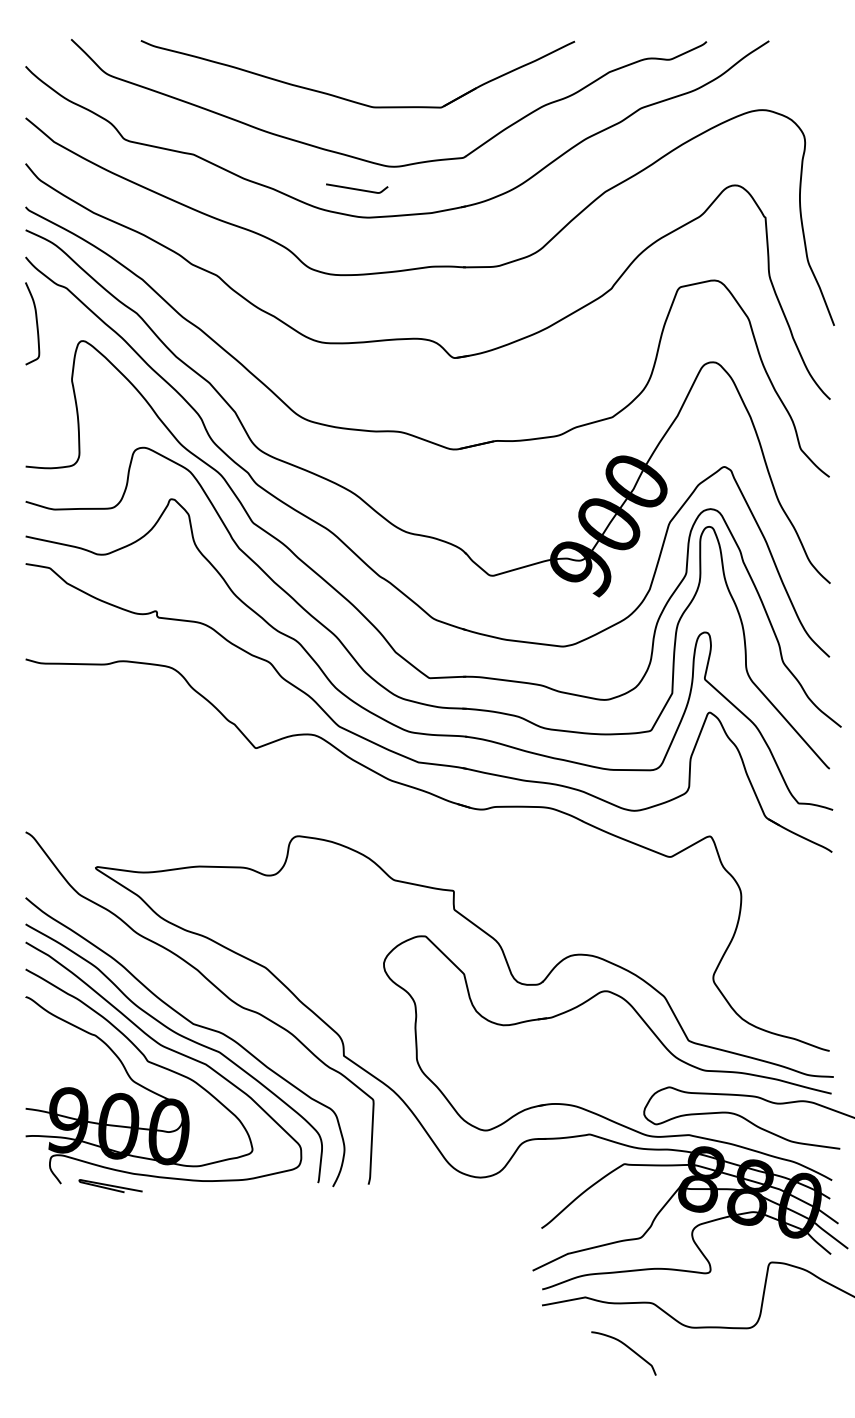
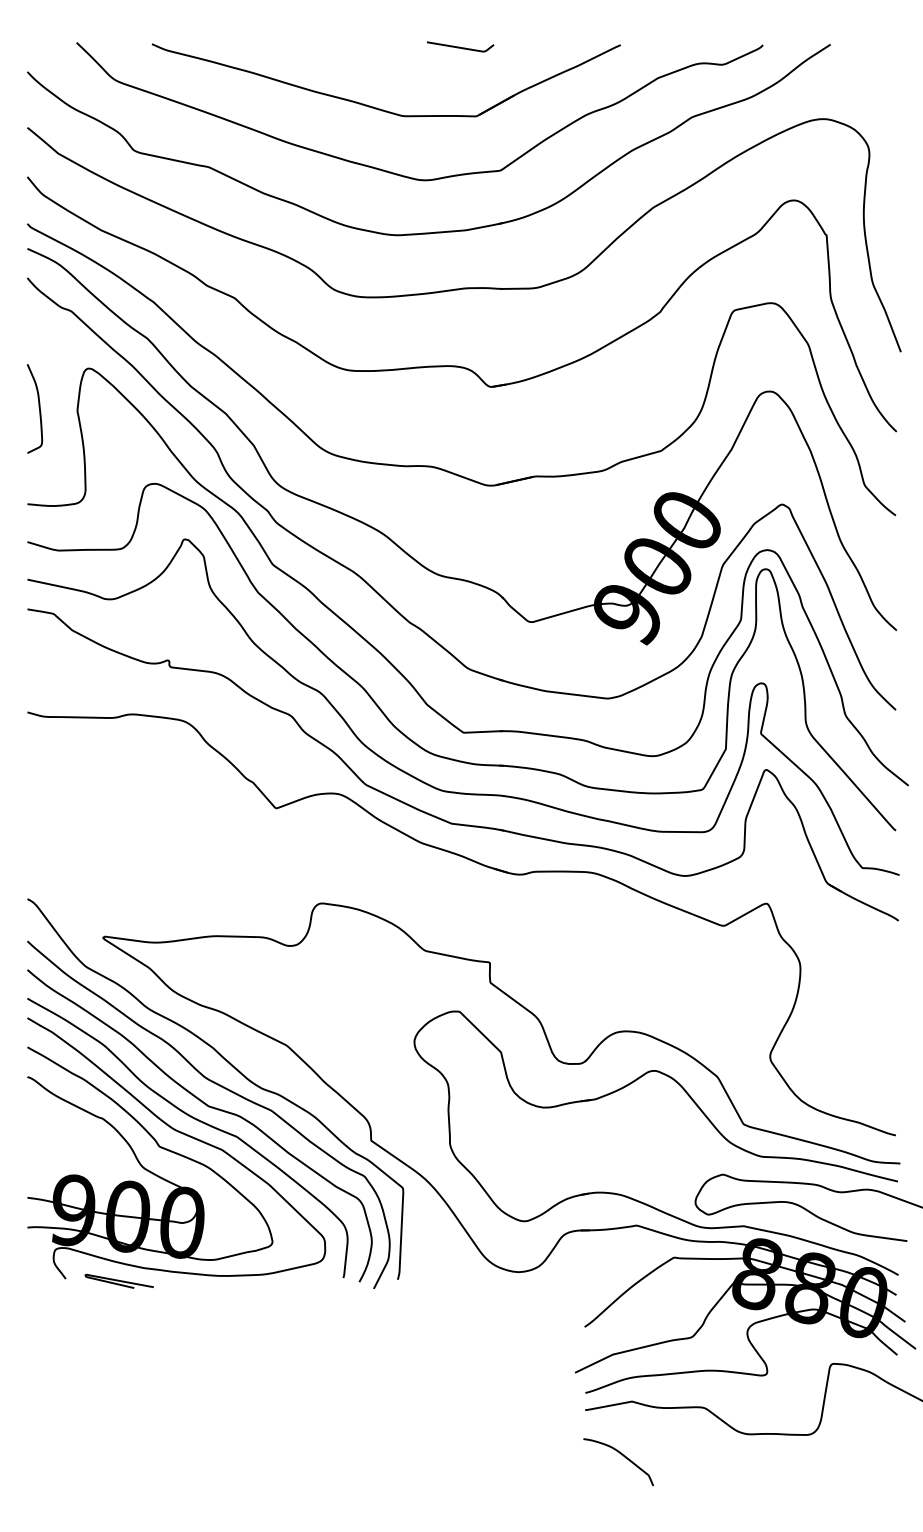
curve: (356, 188) -> (459, 46), moved
curve: (35, 322) -> (38, 407), moved
curve: (205, 1006) -> (221, 1087), added
curve: (626, 1347) -> (621, 1455), moved

